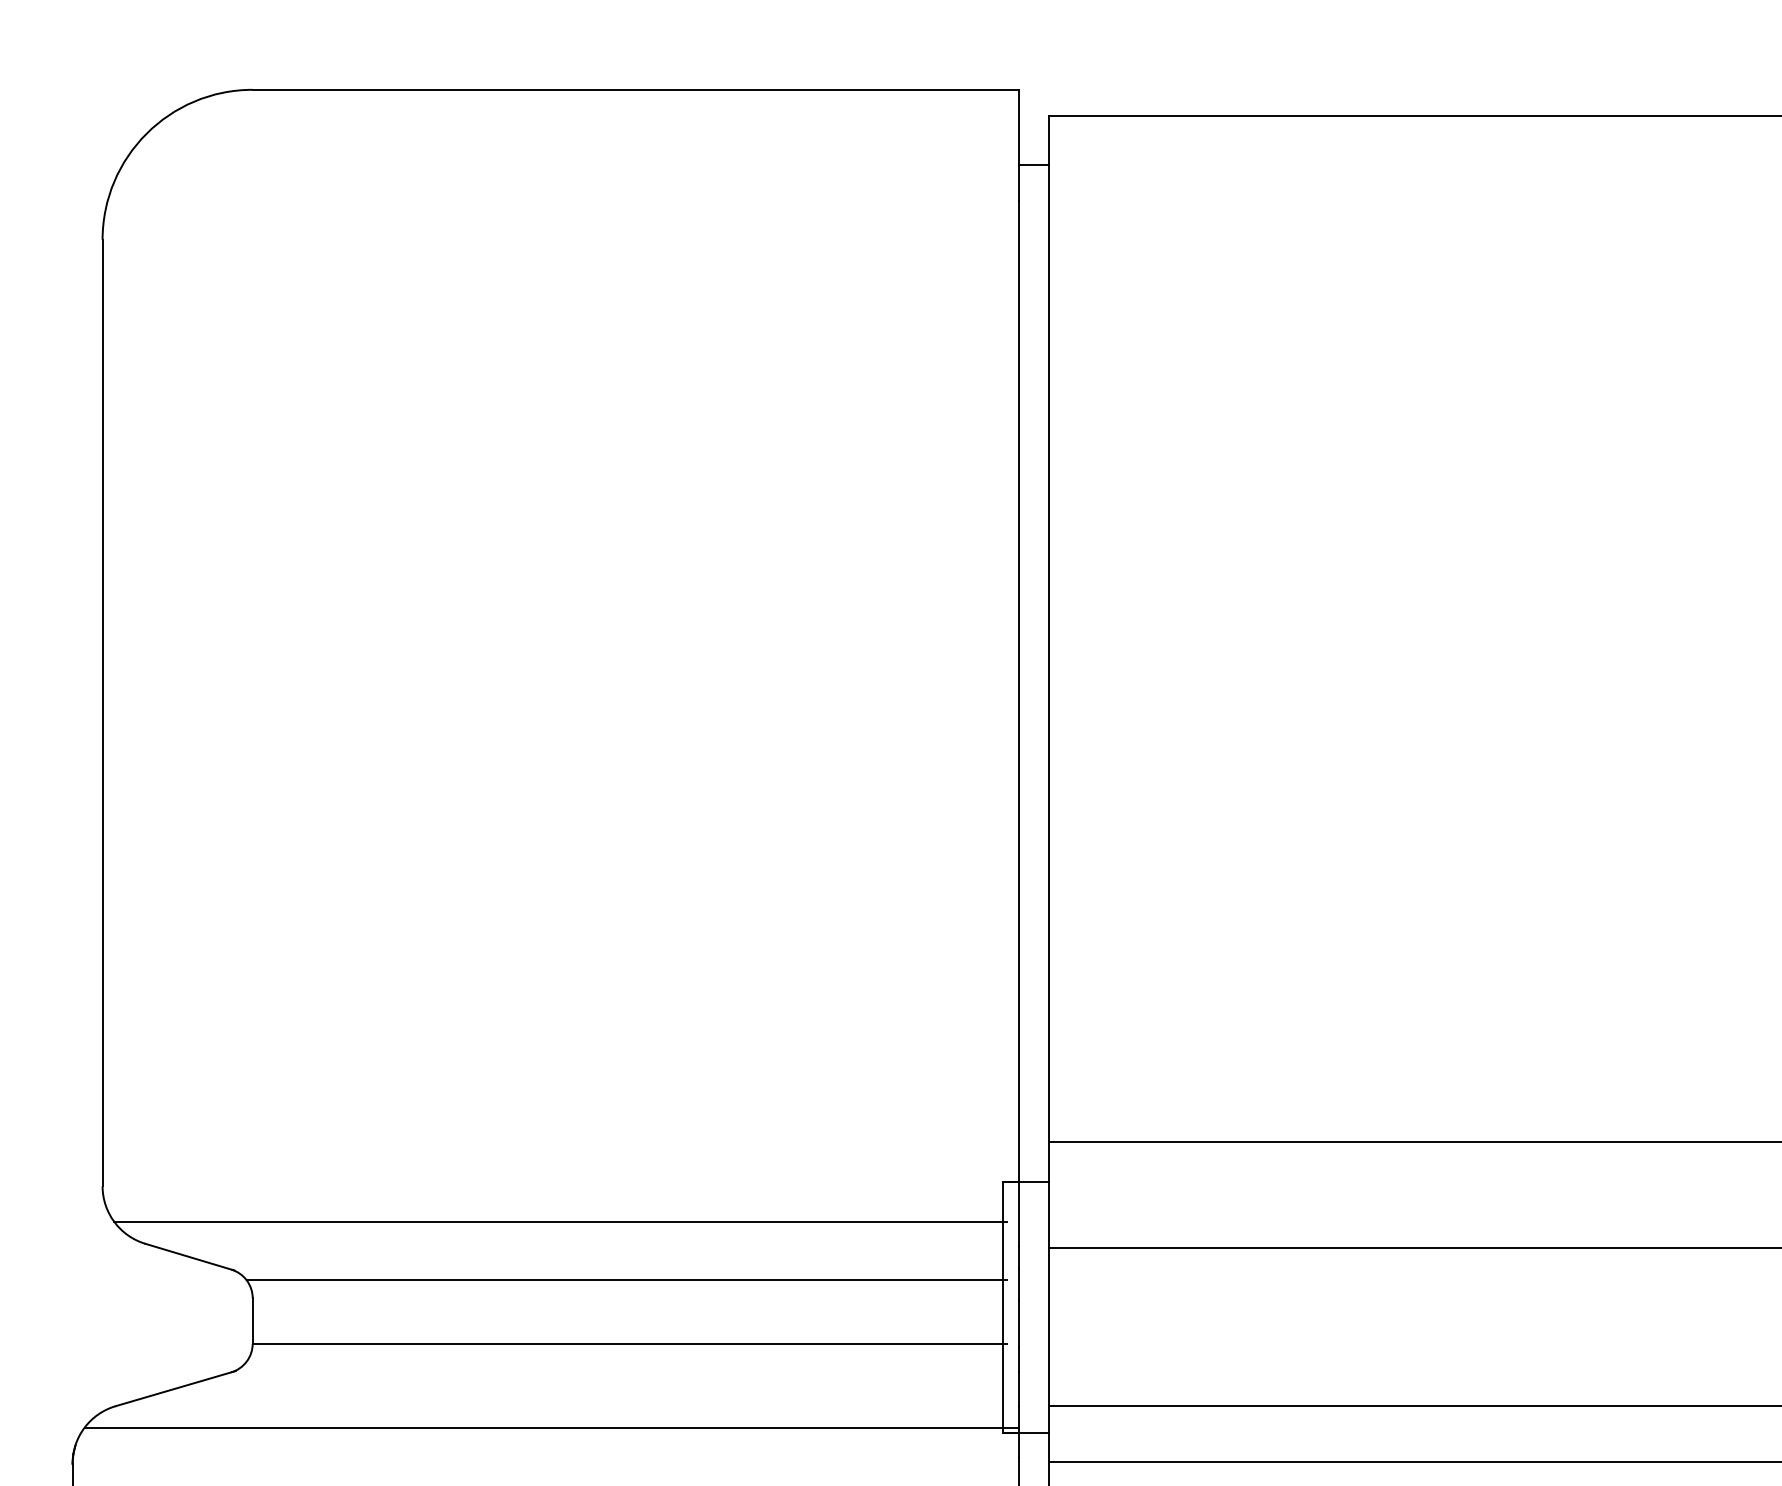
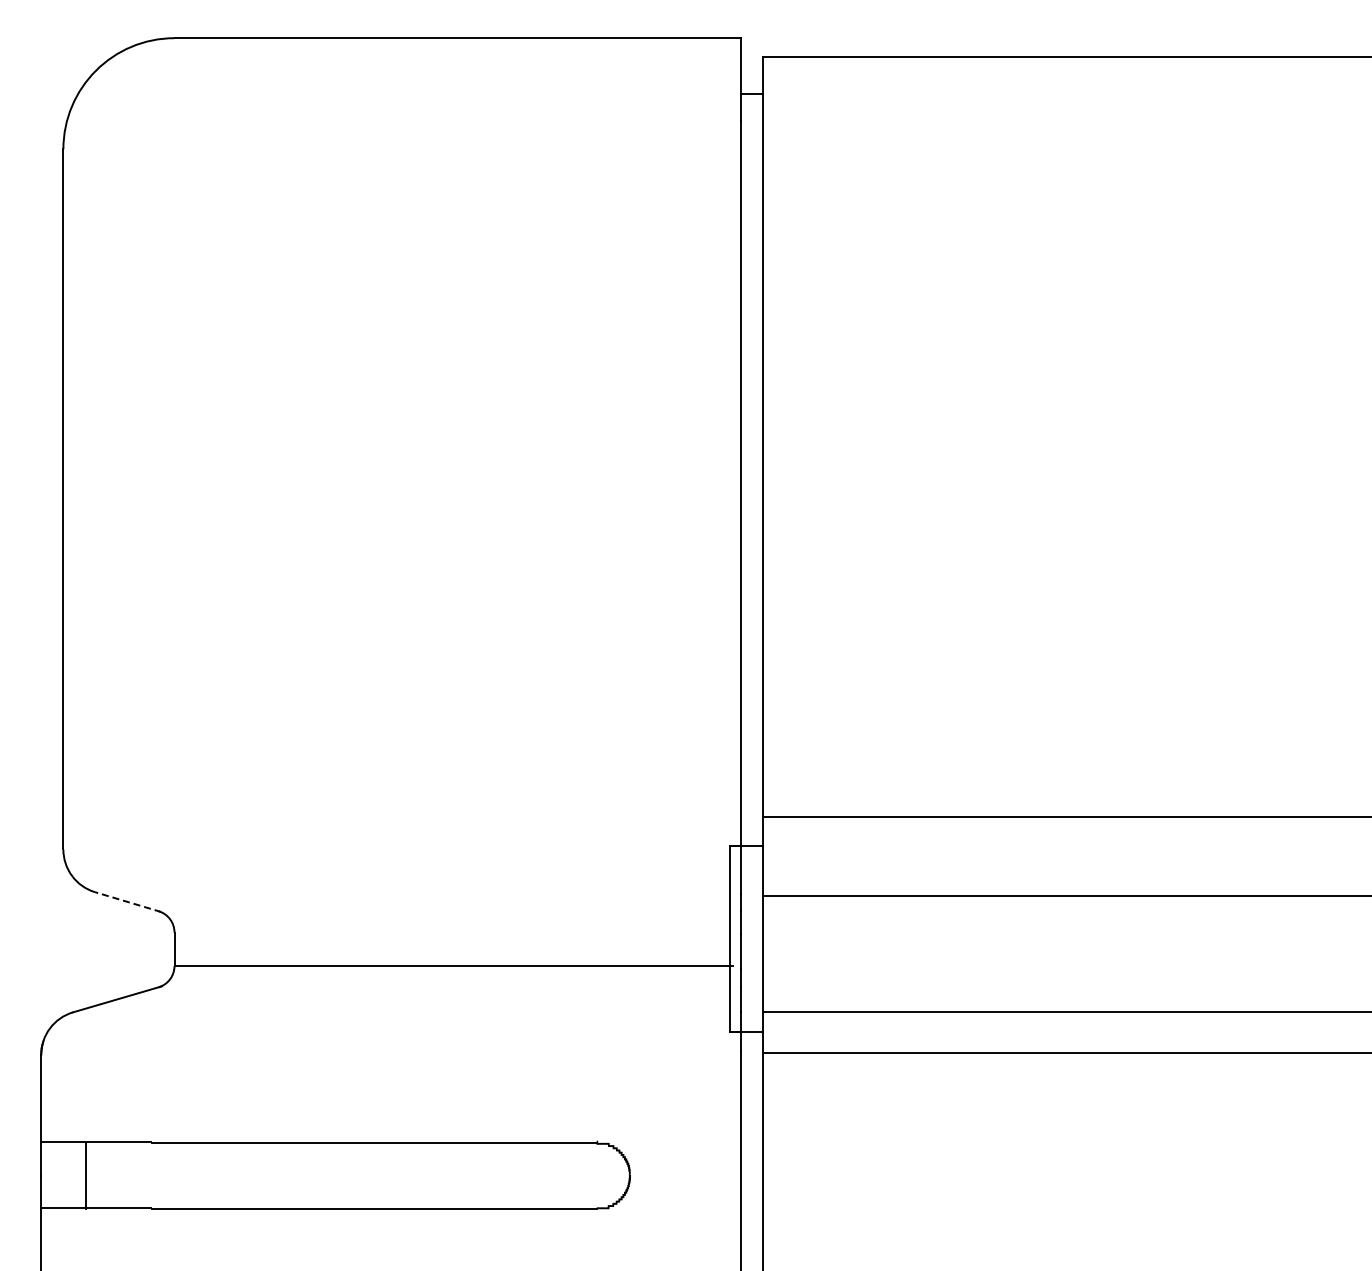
line: (560, 1222) -> (402, 876), removed
line: (190, 1257) -> (128, 902), solid -> dashed
line: (627, 1280) -> (451, 919), removed
line: (551, 1428) -> (395, 1028), removed

